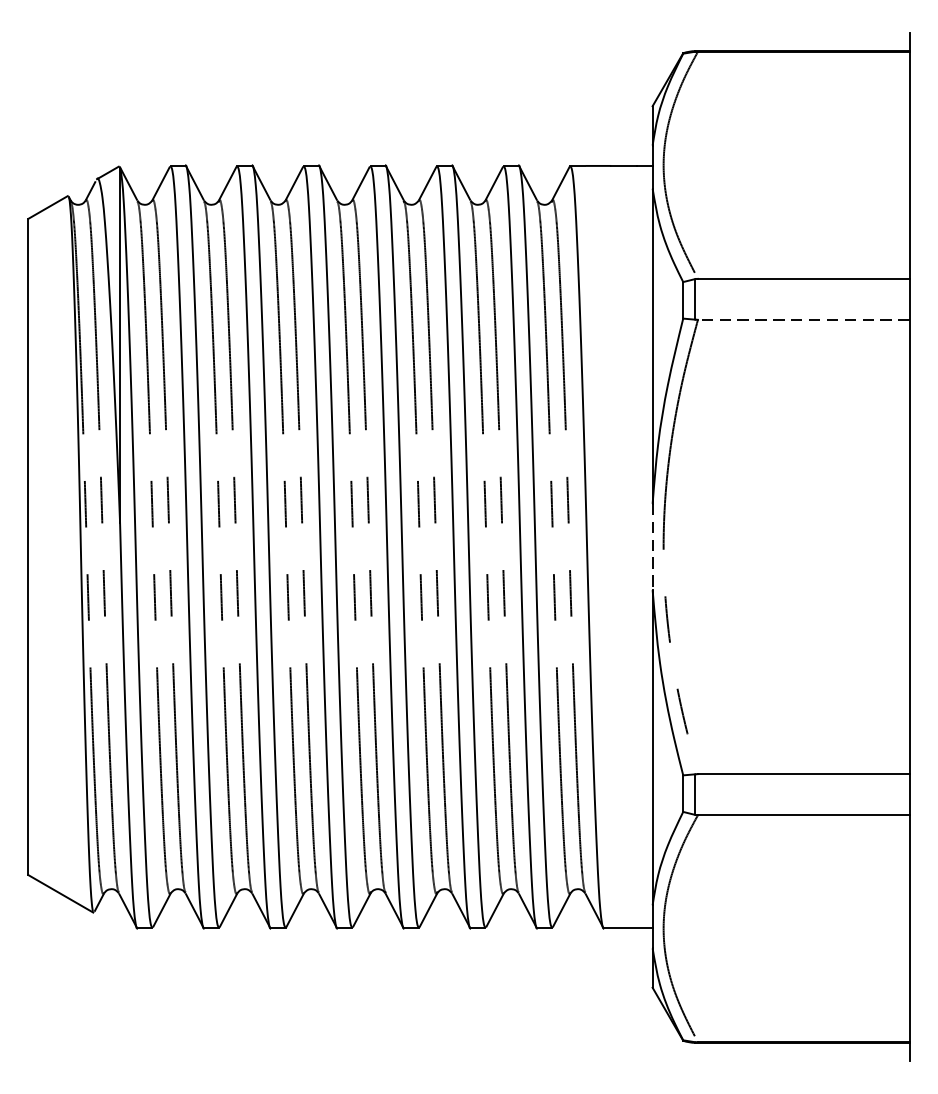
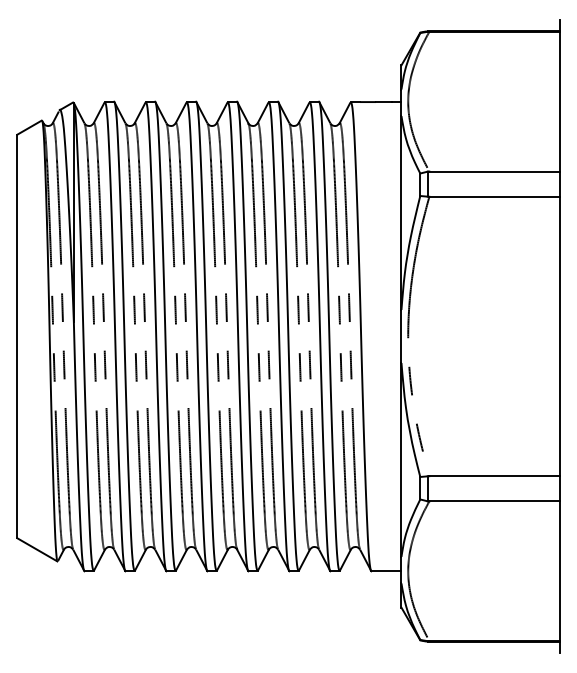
line: (802, 319) -> (493, 196), dashed -> solid
line: (652, 547) -> (401, 336), dashed -> solid

